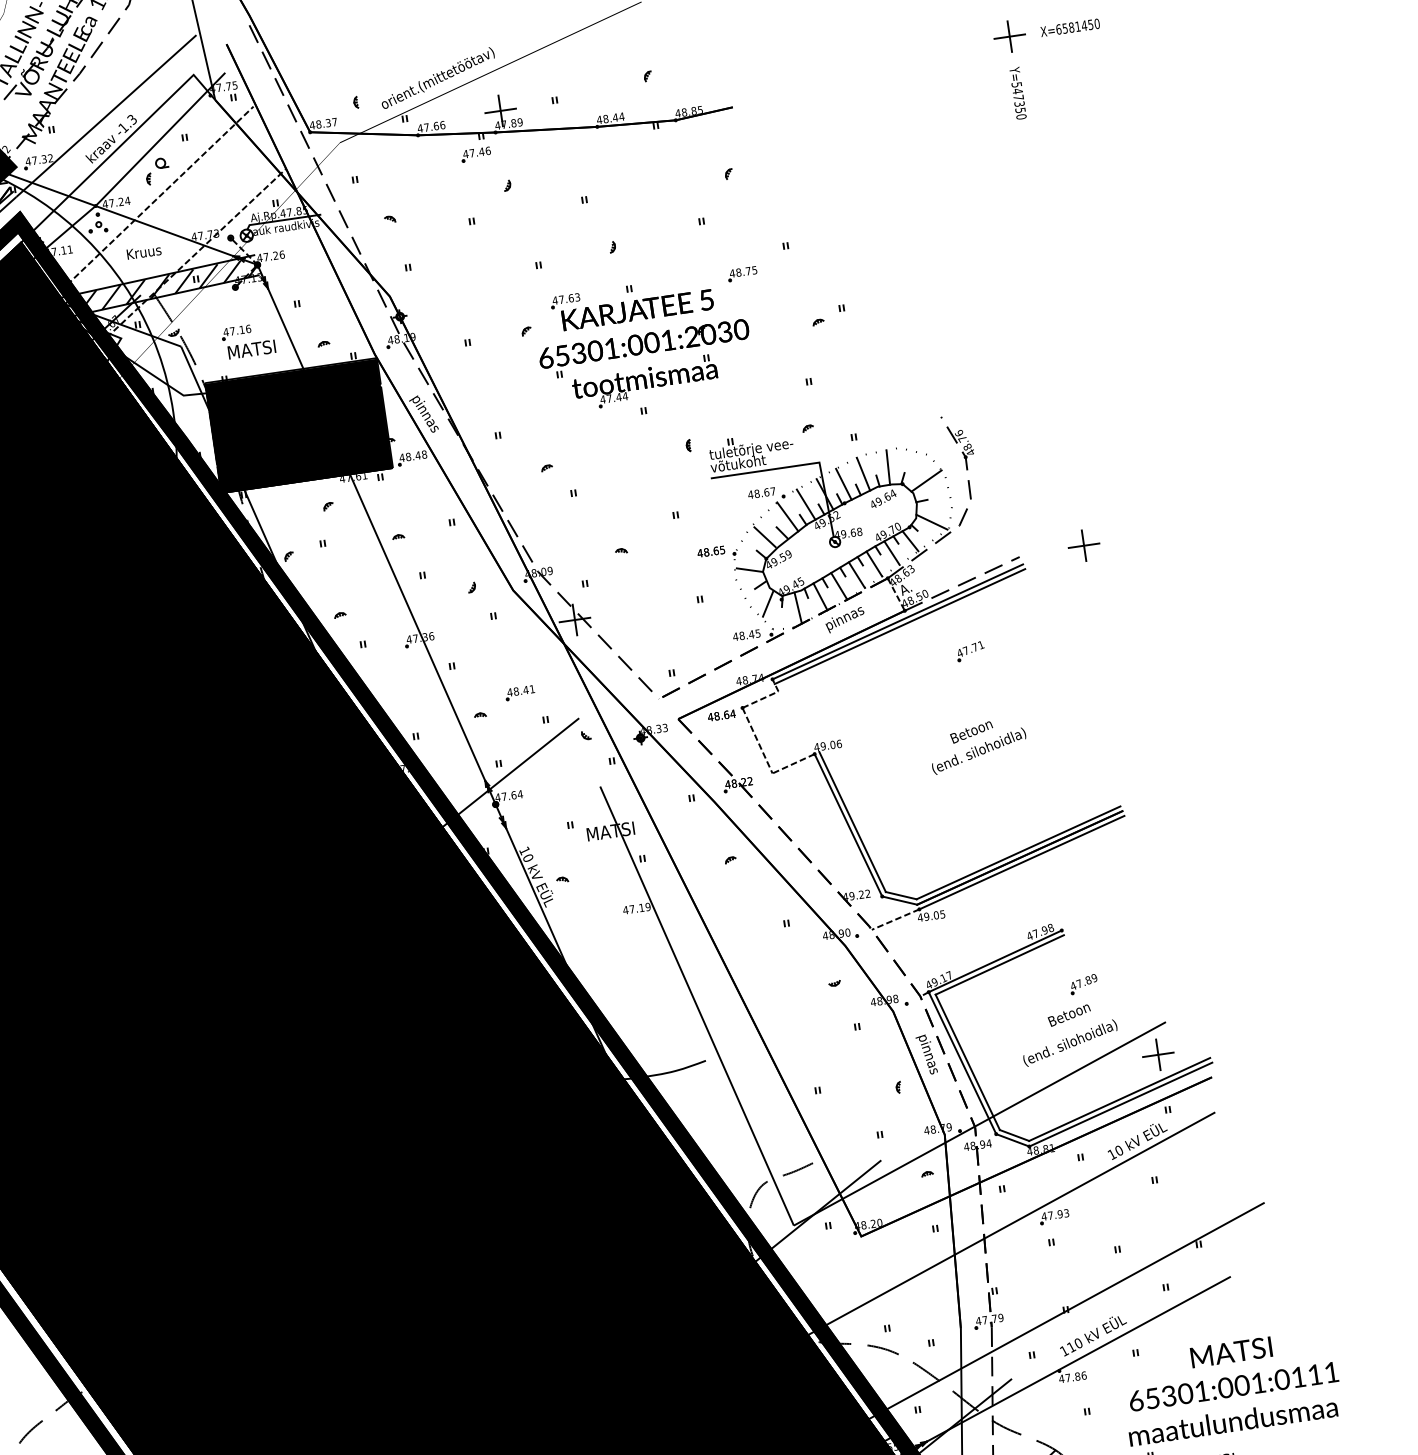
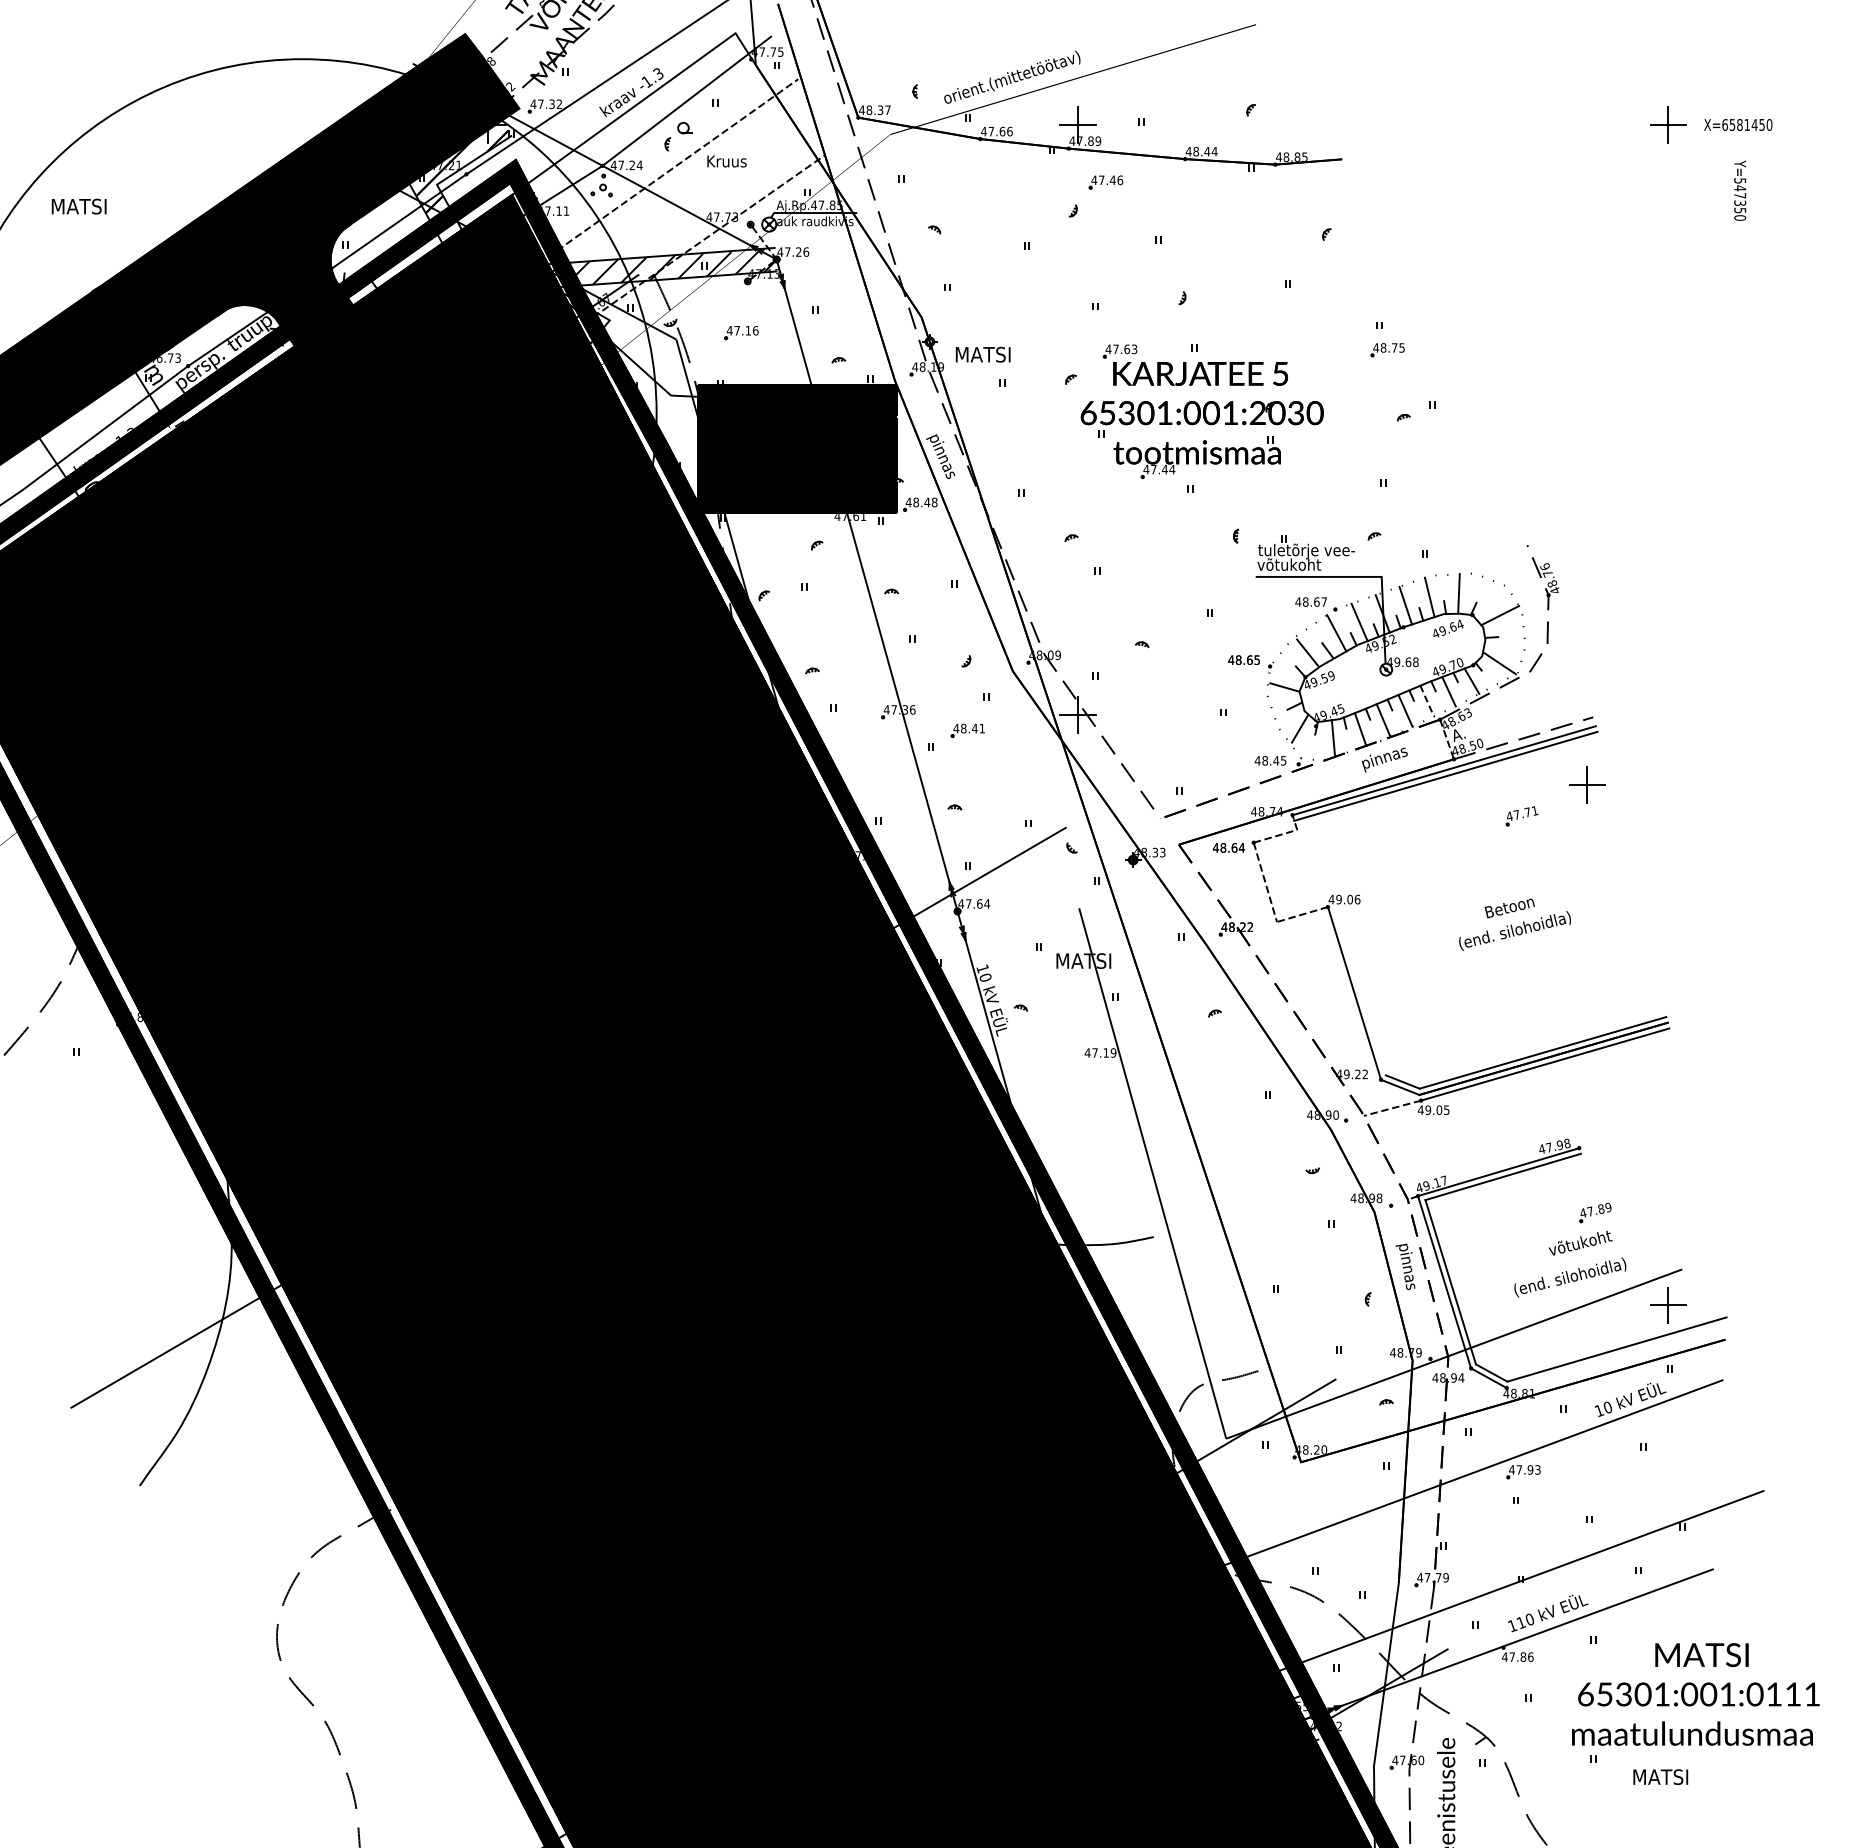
text: (1018, 93) -> (1740, 190), moved
part: (475, 154) -> (1105, 182), moved
text: (143, 252) -> (726, 161), moved
part: (742, 274) -> (1387, 350), moved
text: (251, 349) -> (982, 354), moved
part: (1084, 545) -> (1587, 784), moved
line: (874, 564) -> (1427, 701), solid -> dashed
part: (519, 692) -> (967, 730), moved
line: (852, 822) -> (1359, 990), removed
text: (1074, 1012) -> (1580, 1243), Betoon -> võtukoht
line: (1120, 1104) -> (1617, 1355), removed

